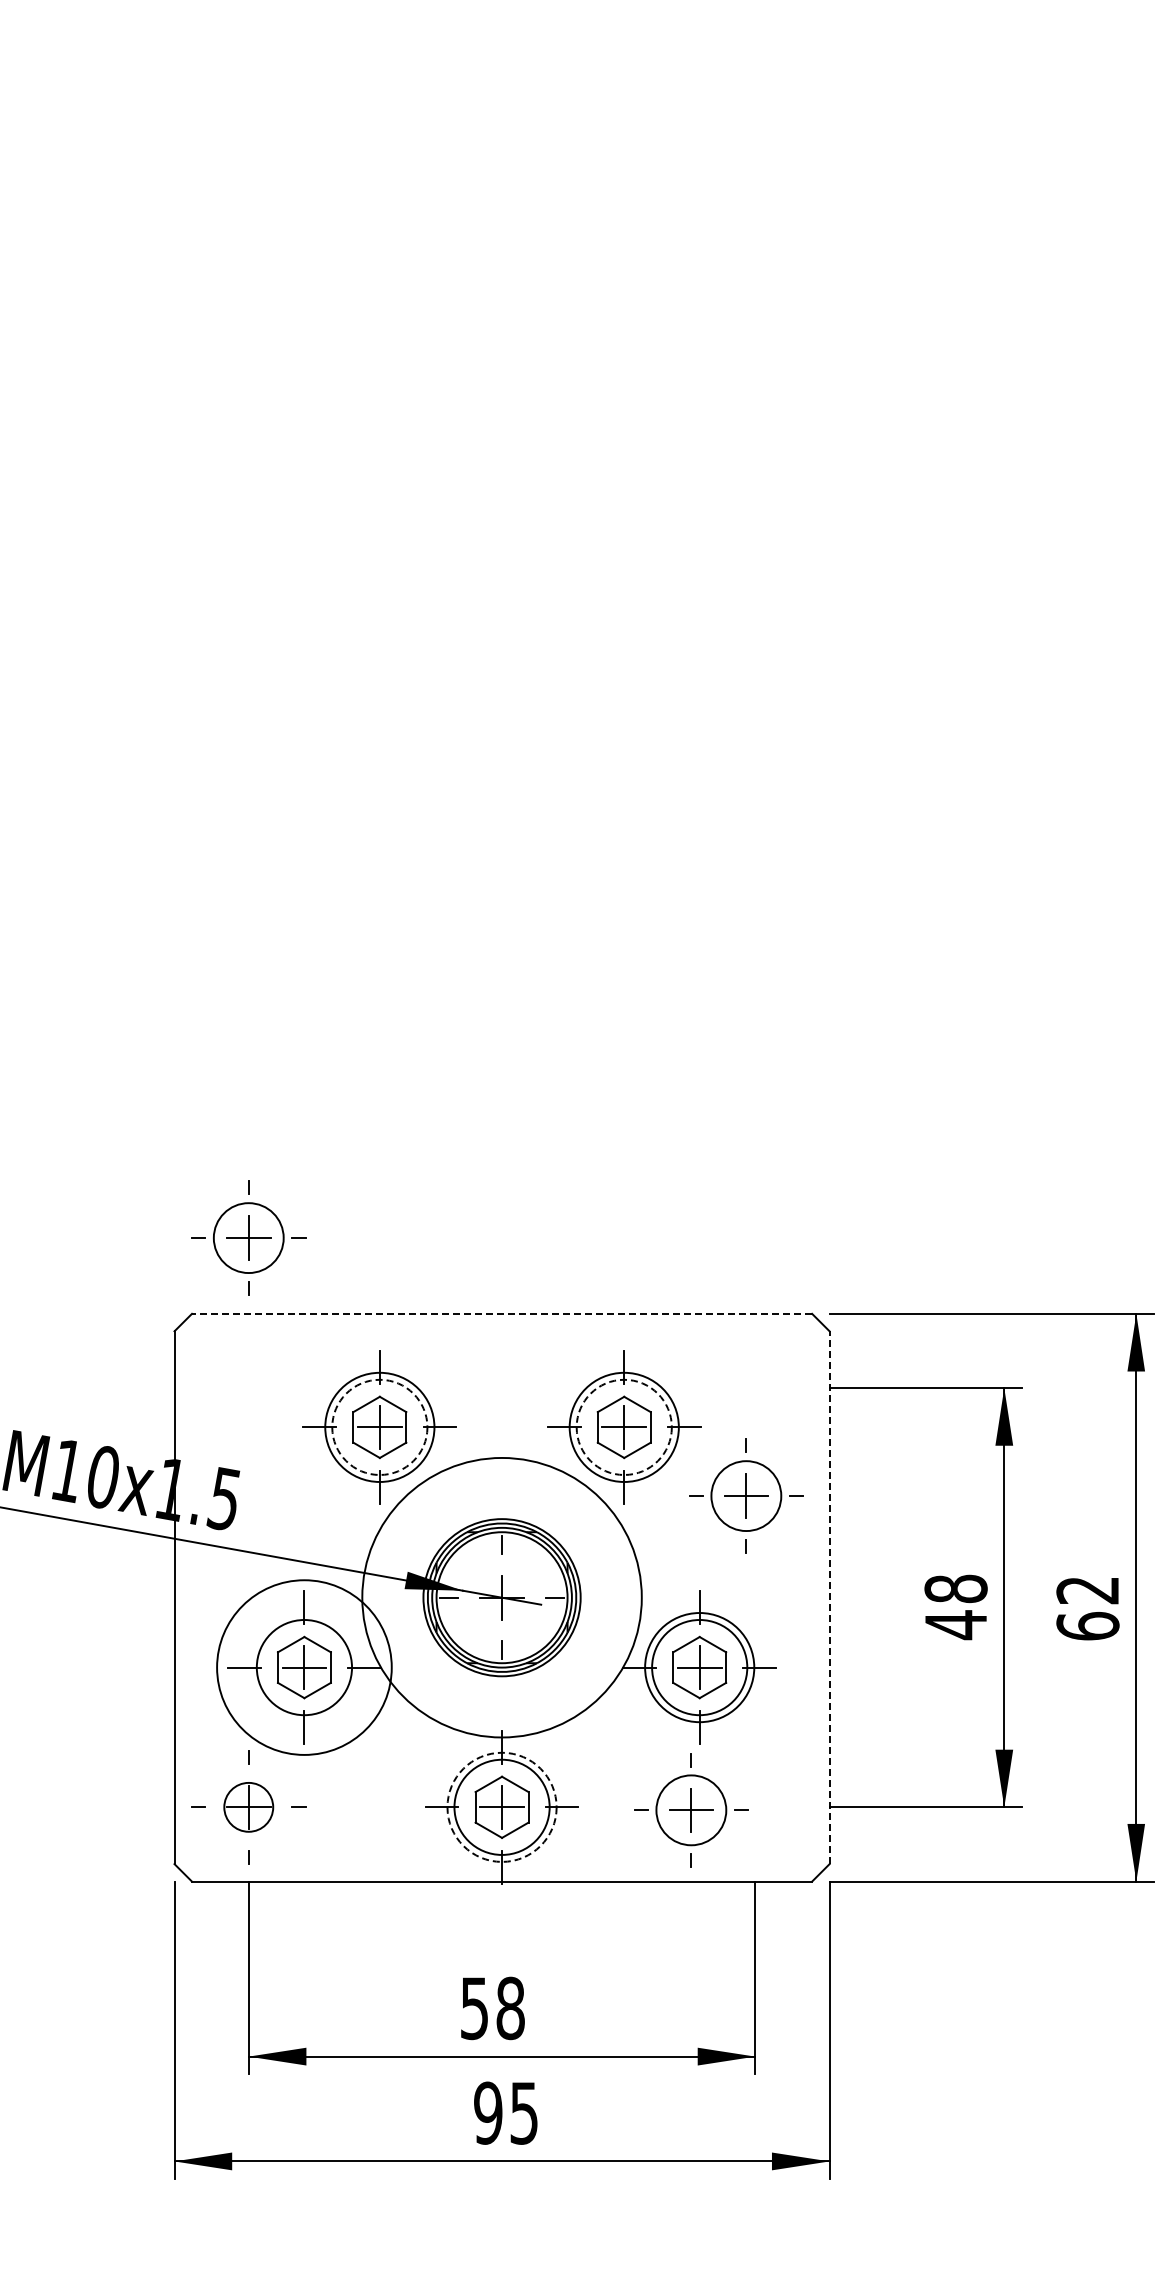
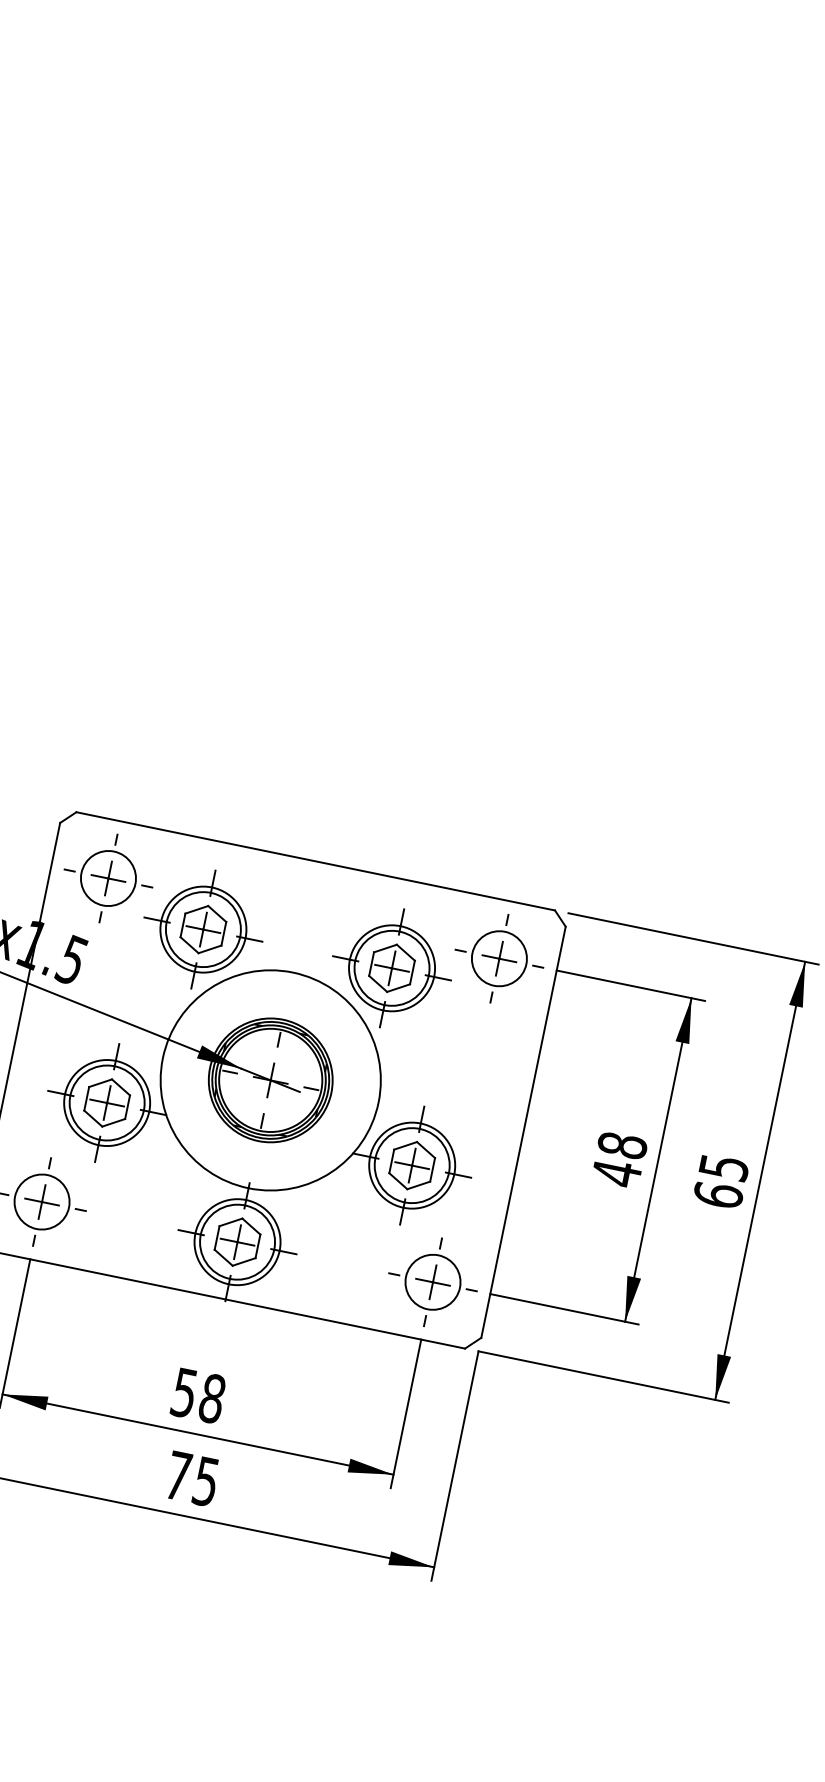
part: (248, 1237) -> (108, 878), moved
line: (501, 1313) -> (315, 860), dashed -> solid
circle: (379, 1427) -> (203, 929), dashed -> solid
circle: (623, 1427) -> (391, 968), dashed -> solid
part: (746, 1495) -> (499, 958), moved
text: (1087, 1590) -> (723, 1167), 62 -> 65
line: (829, 1597) -> (523, 1132), dashed -> solid
circle: (304, 1667) -> (107, 1102), size x0.62
circle: (501, 1806) -> (237, 1241), dashed -> solid
circle: (248, 1807) -> (41, 1202), size x1.43
part: (691, 1810) -> (433, 1282), moved
text: (488, 2112) -> (178, 1475), 95 -> 75

